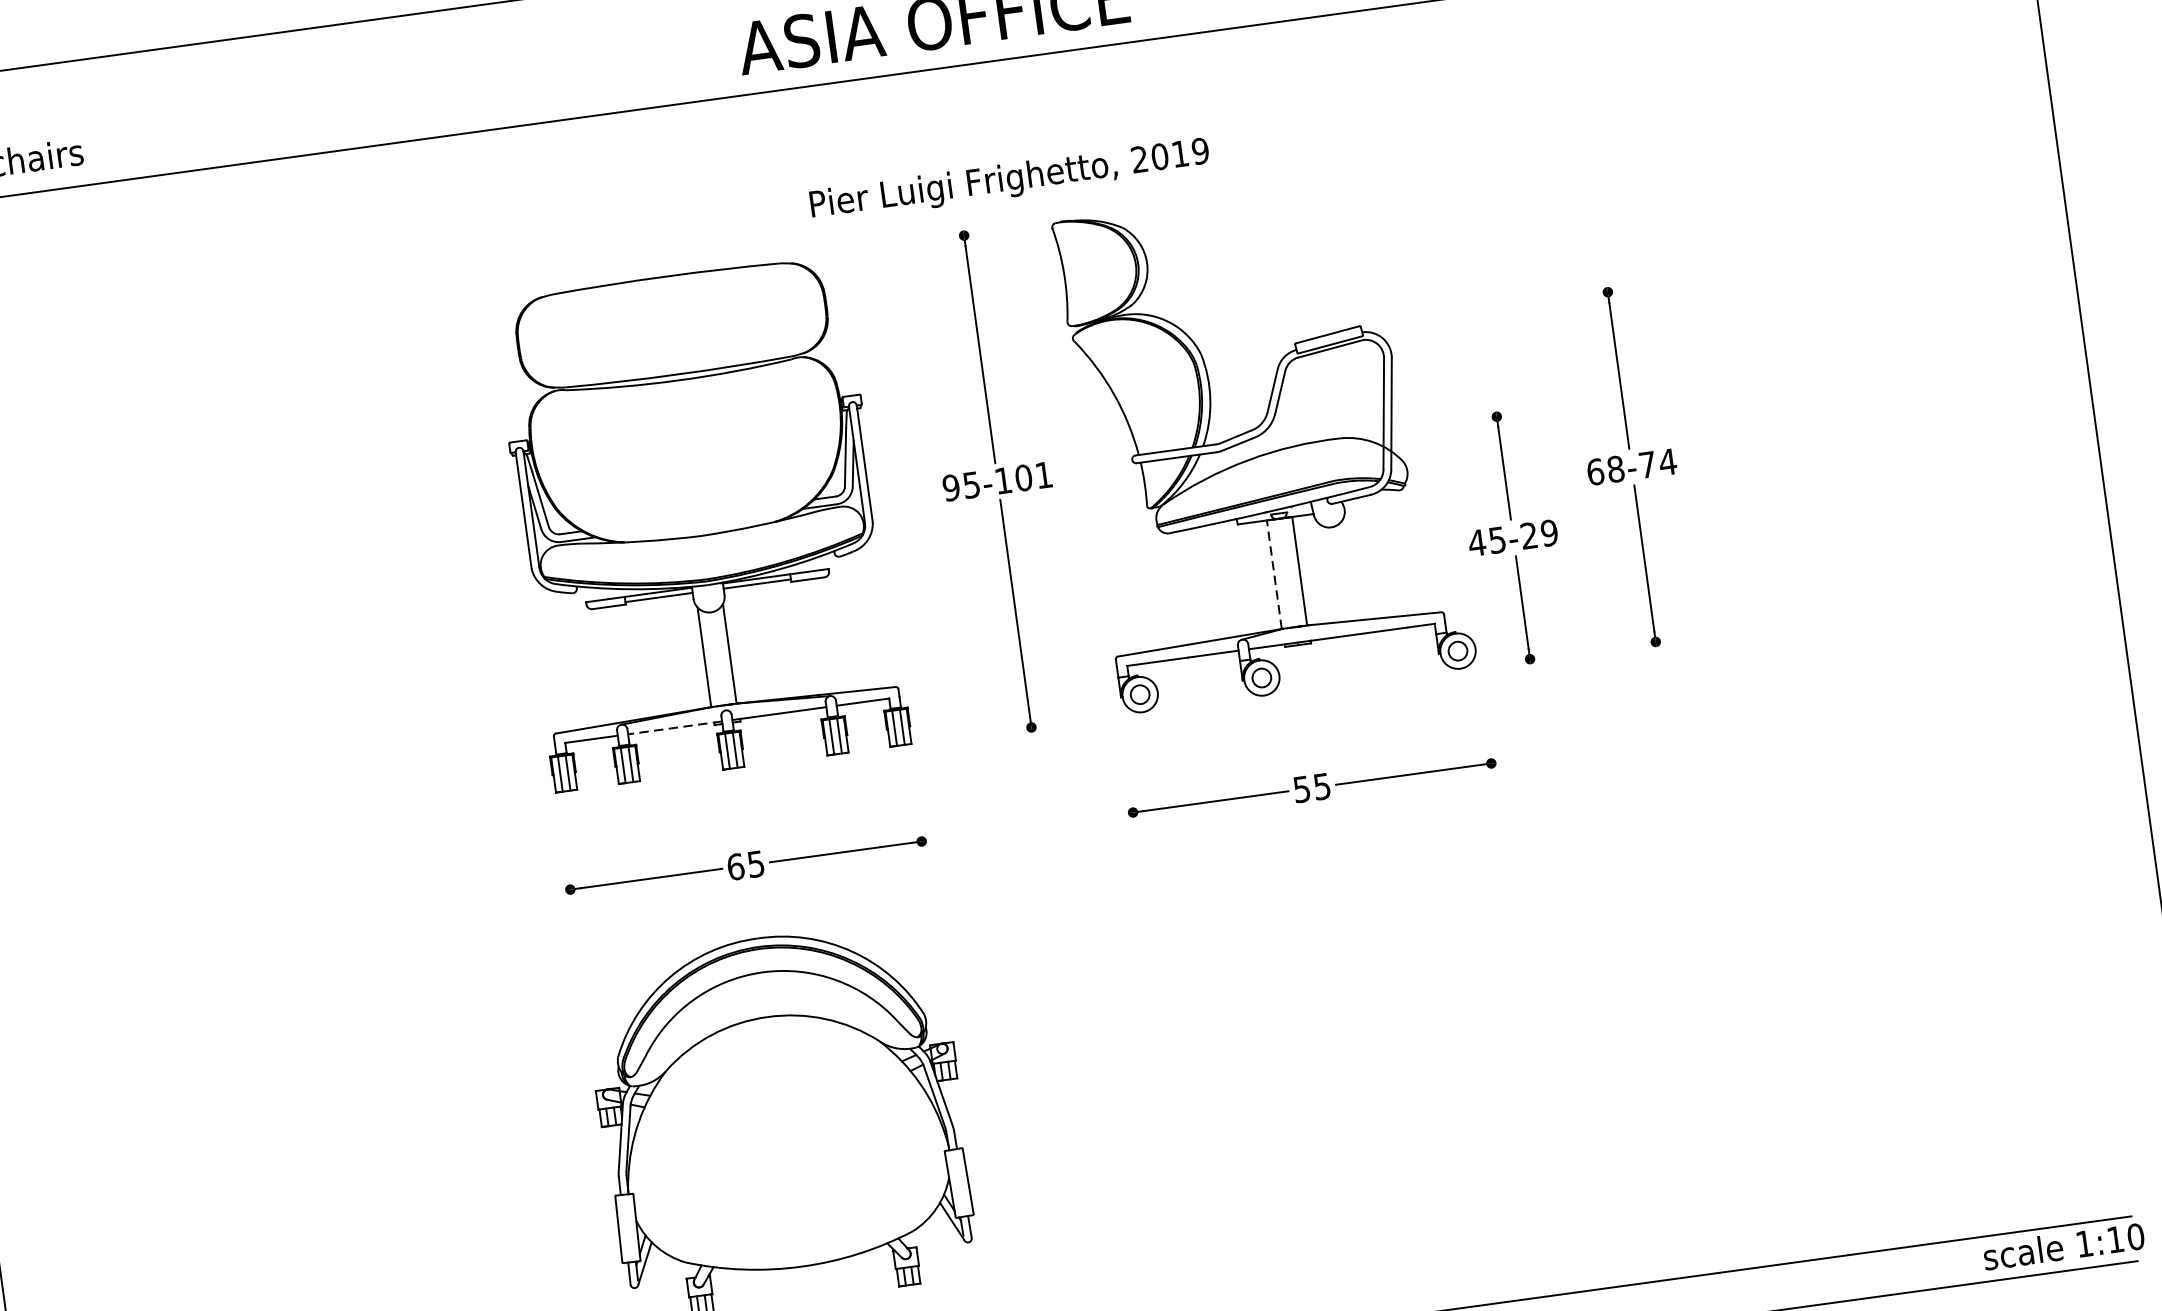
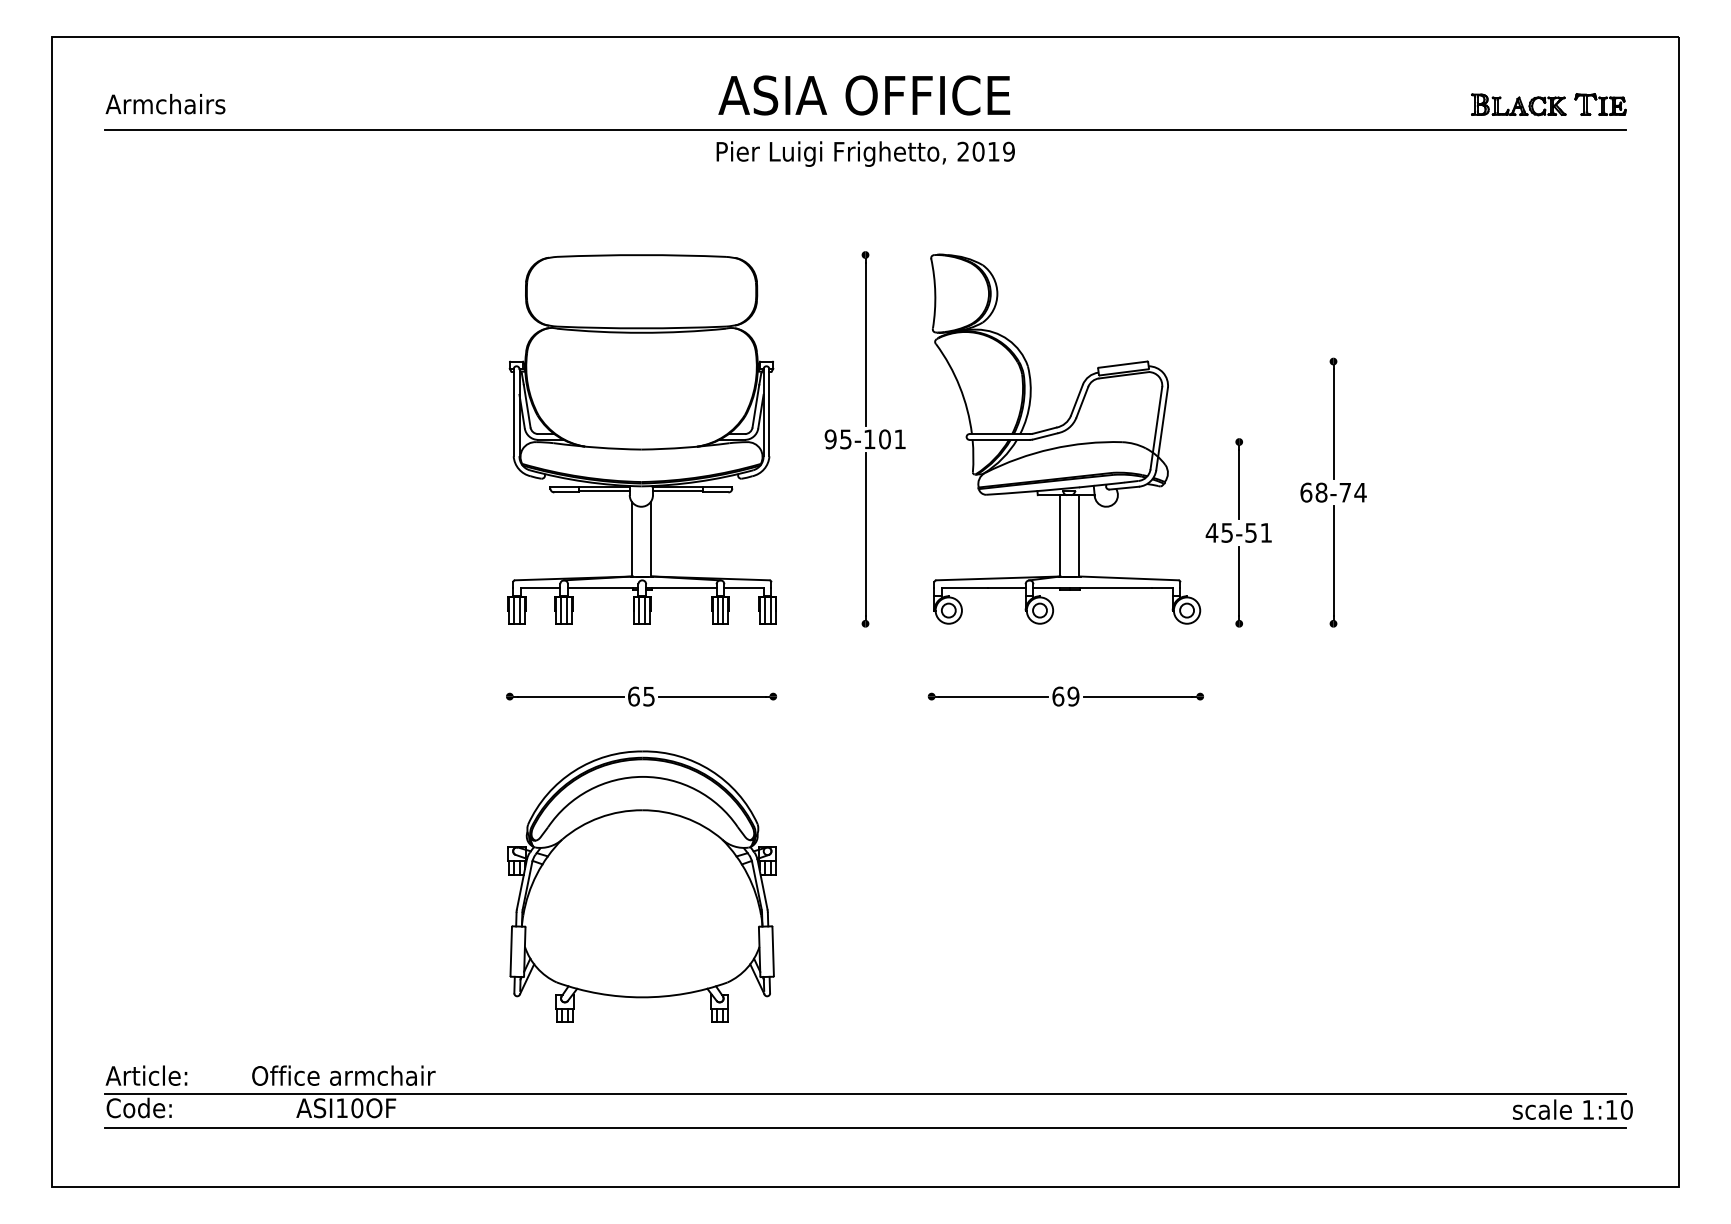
text: (1009, 179) -> (865, 153), moved
text: (1539, 533) -> (1258, 532), 45-29 -> 45-51
line: (1274, 574) -> (1059, 535), dashed -> solid
line: (674, 728) -> (602, 588), dashed -> solid
text: (1311, 787) -> (1065, 696), 55 -> 69

